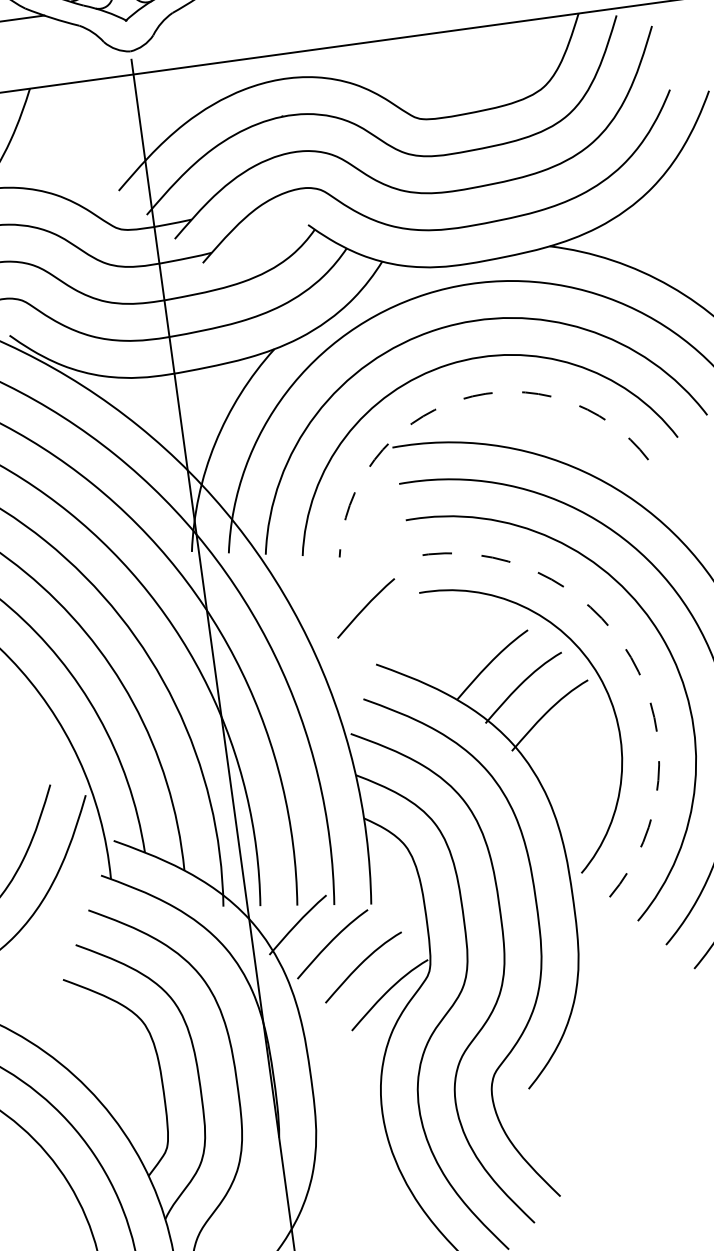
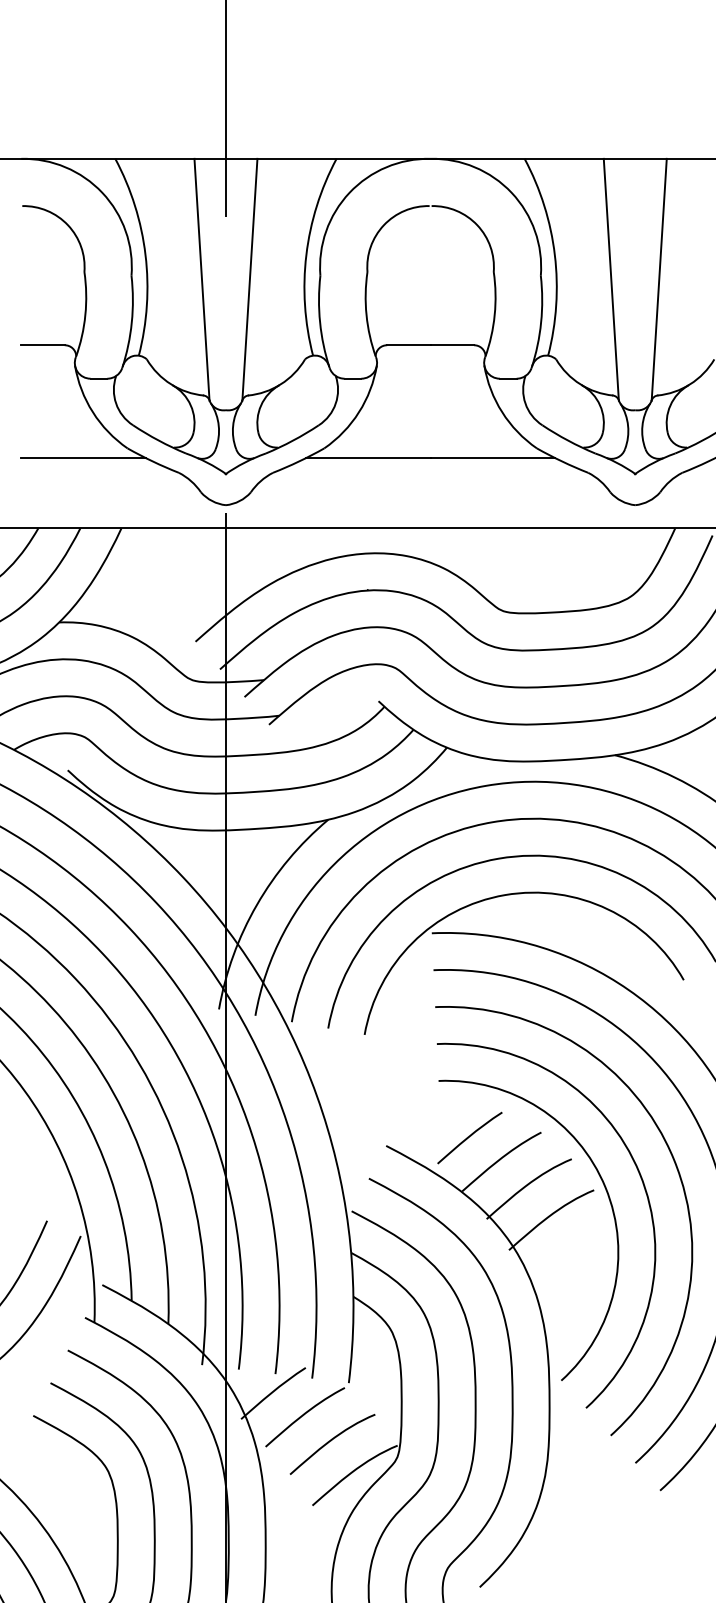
arc: (459, 400) -> (504, 895), dashed -> solid
curve: (365, 607) -> (469, 1137), moved
arc: (630, 657) -> (639, 1173), dashed -> solid

